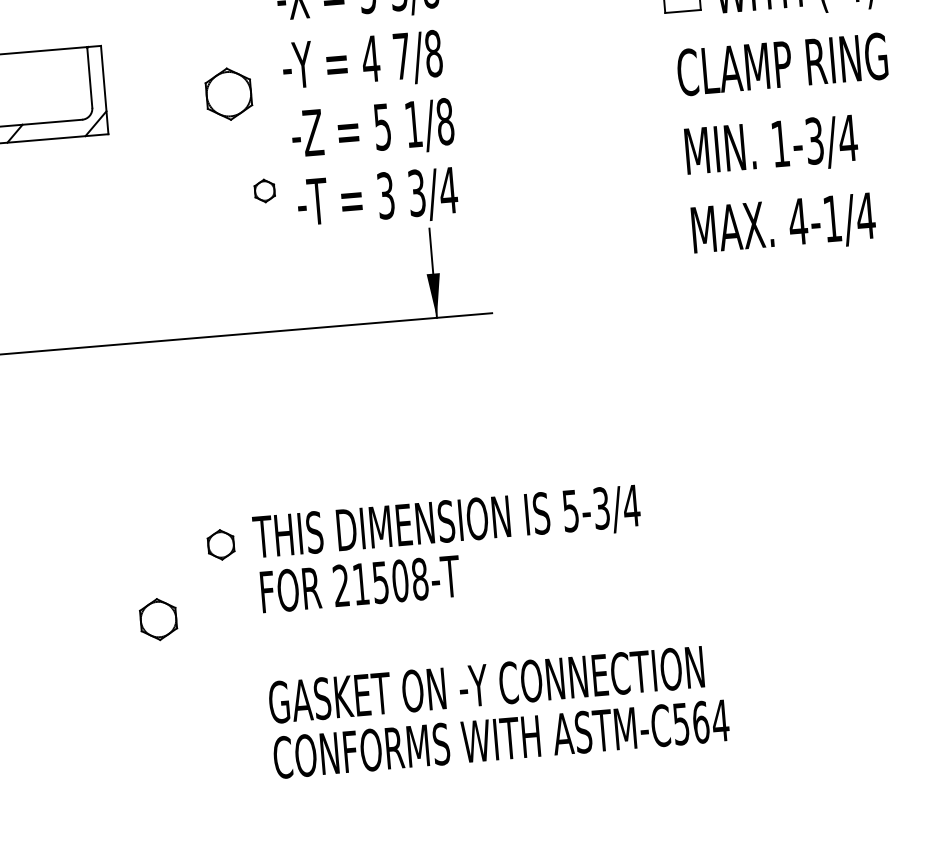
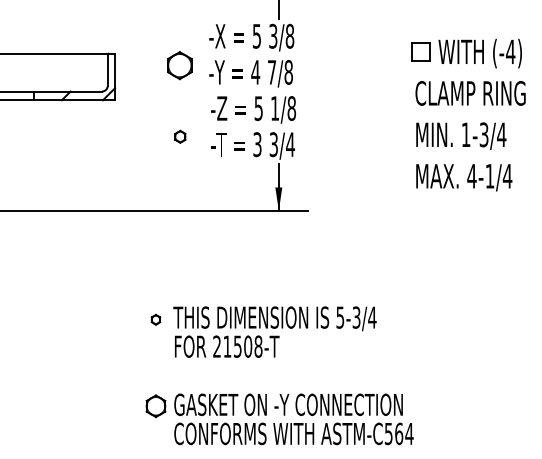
part: (228, 93) -> (179, 65), moved
part: (265, 190) -> (180, 136), moved
part: (220, 544) -> (155, 319), size x0.62
part: (157, 620) -> (155, 406), moved

